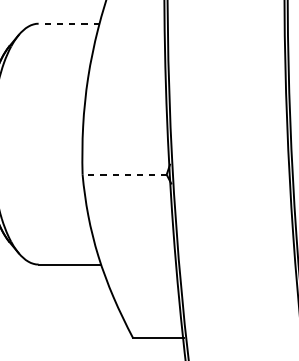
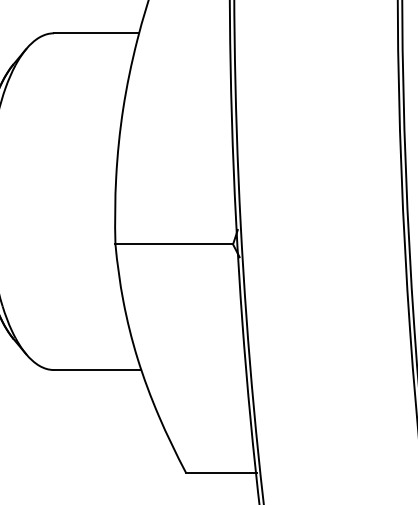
line: (69, 23) -> (96, 33), dashed -> solid
line: (124, 174) -> (174, 244), dashed -> solid

